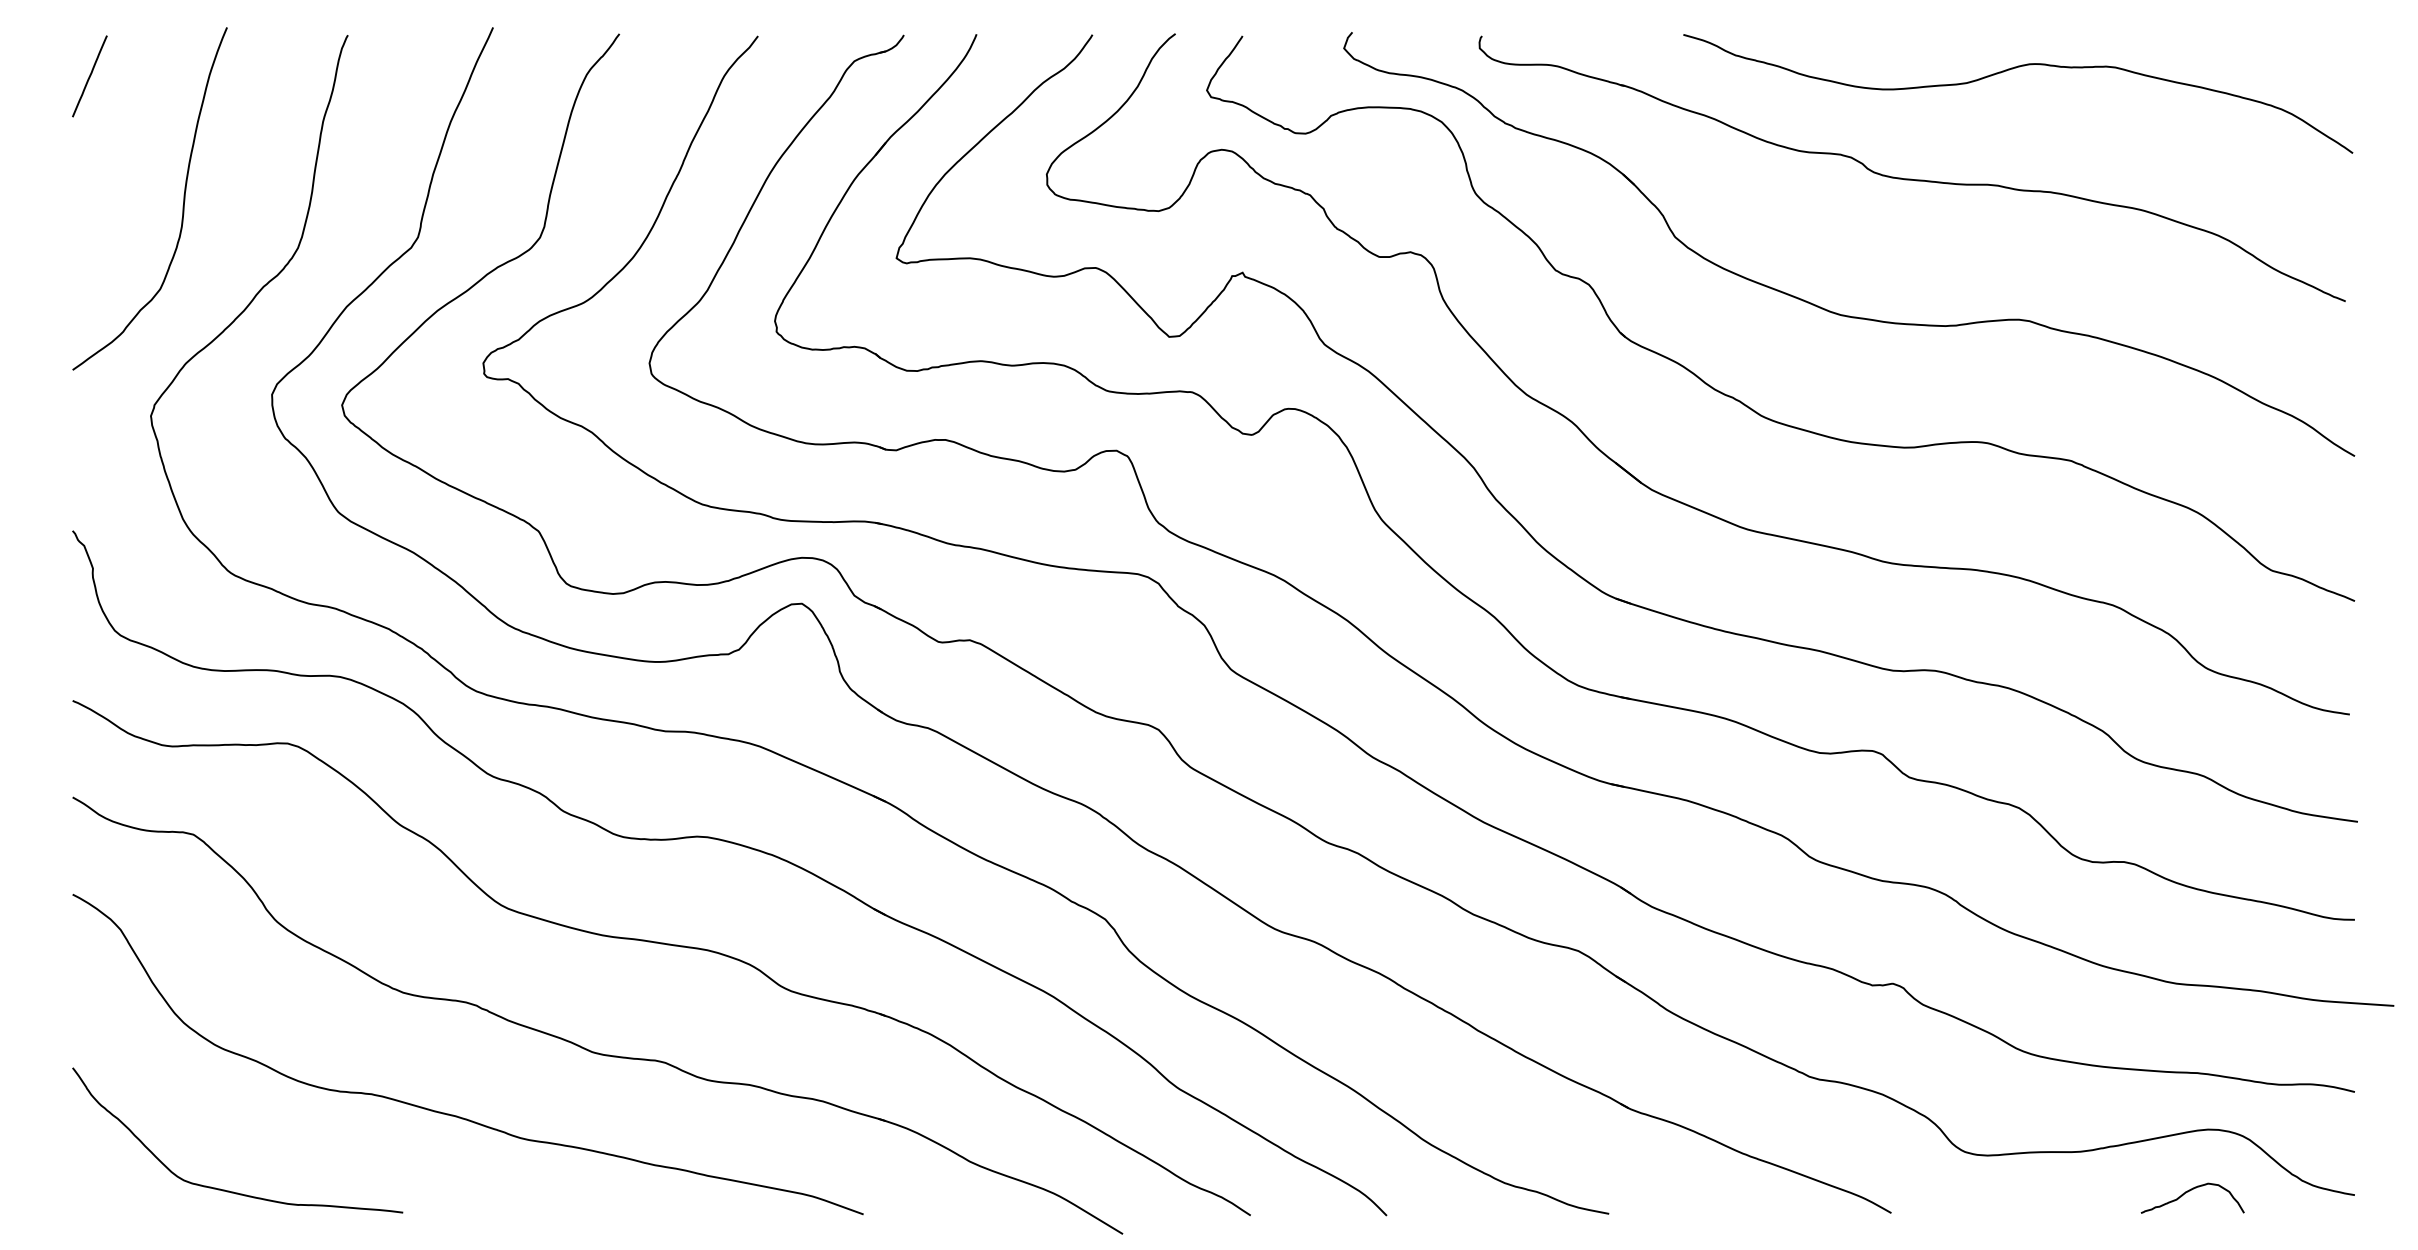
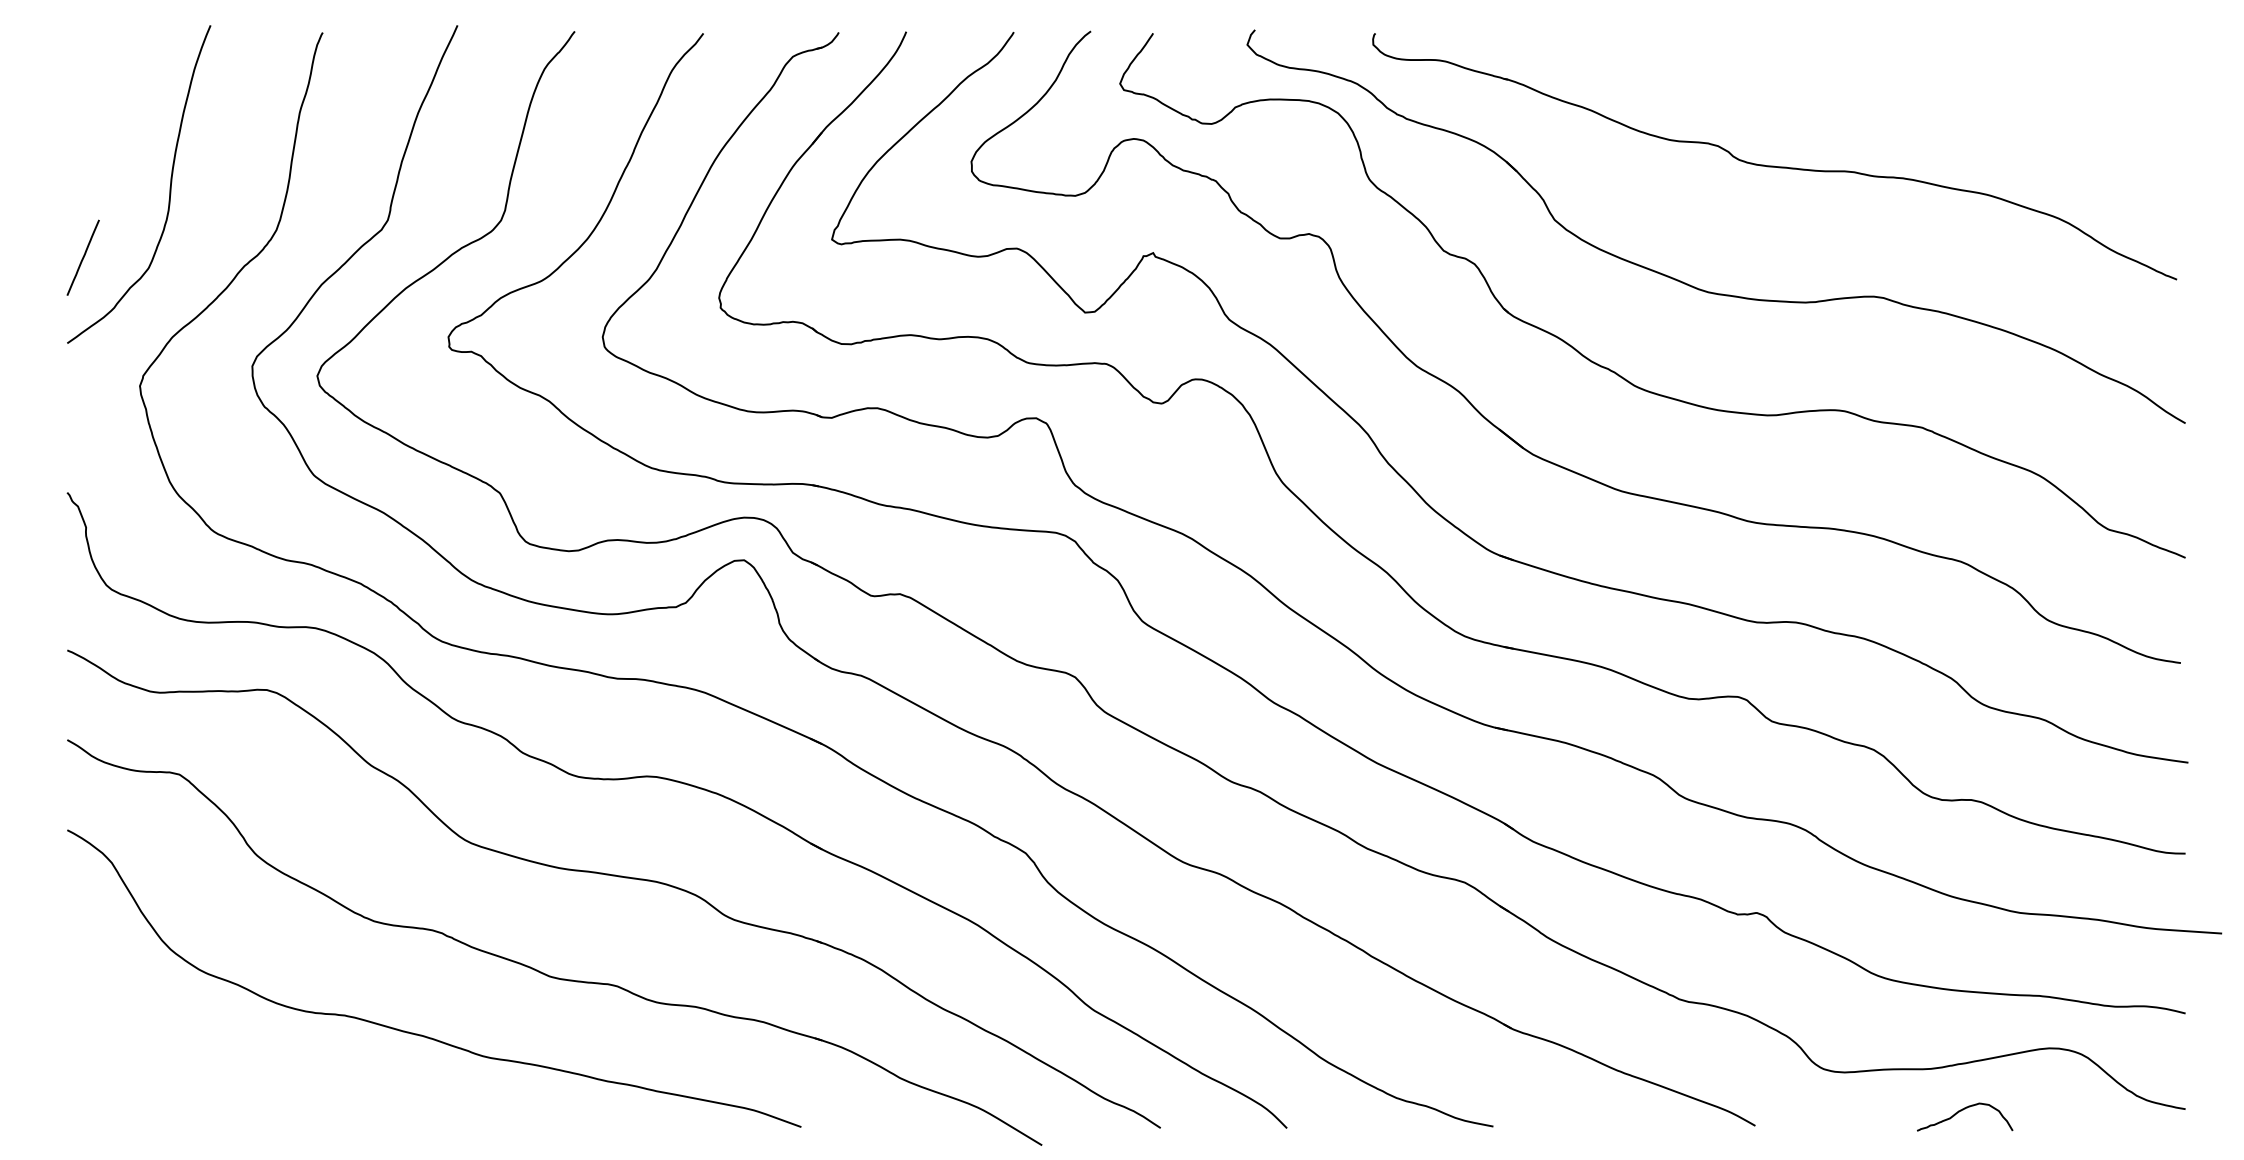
curve: (2013, 69) -> (1868, 64), removed
line: (89, 76) -> (82, 257), moved
curve: (223, 1189) -> (207, 1103), removed
curve: (2191, 1191) -> (1963, 1110), moved

